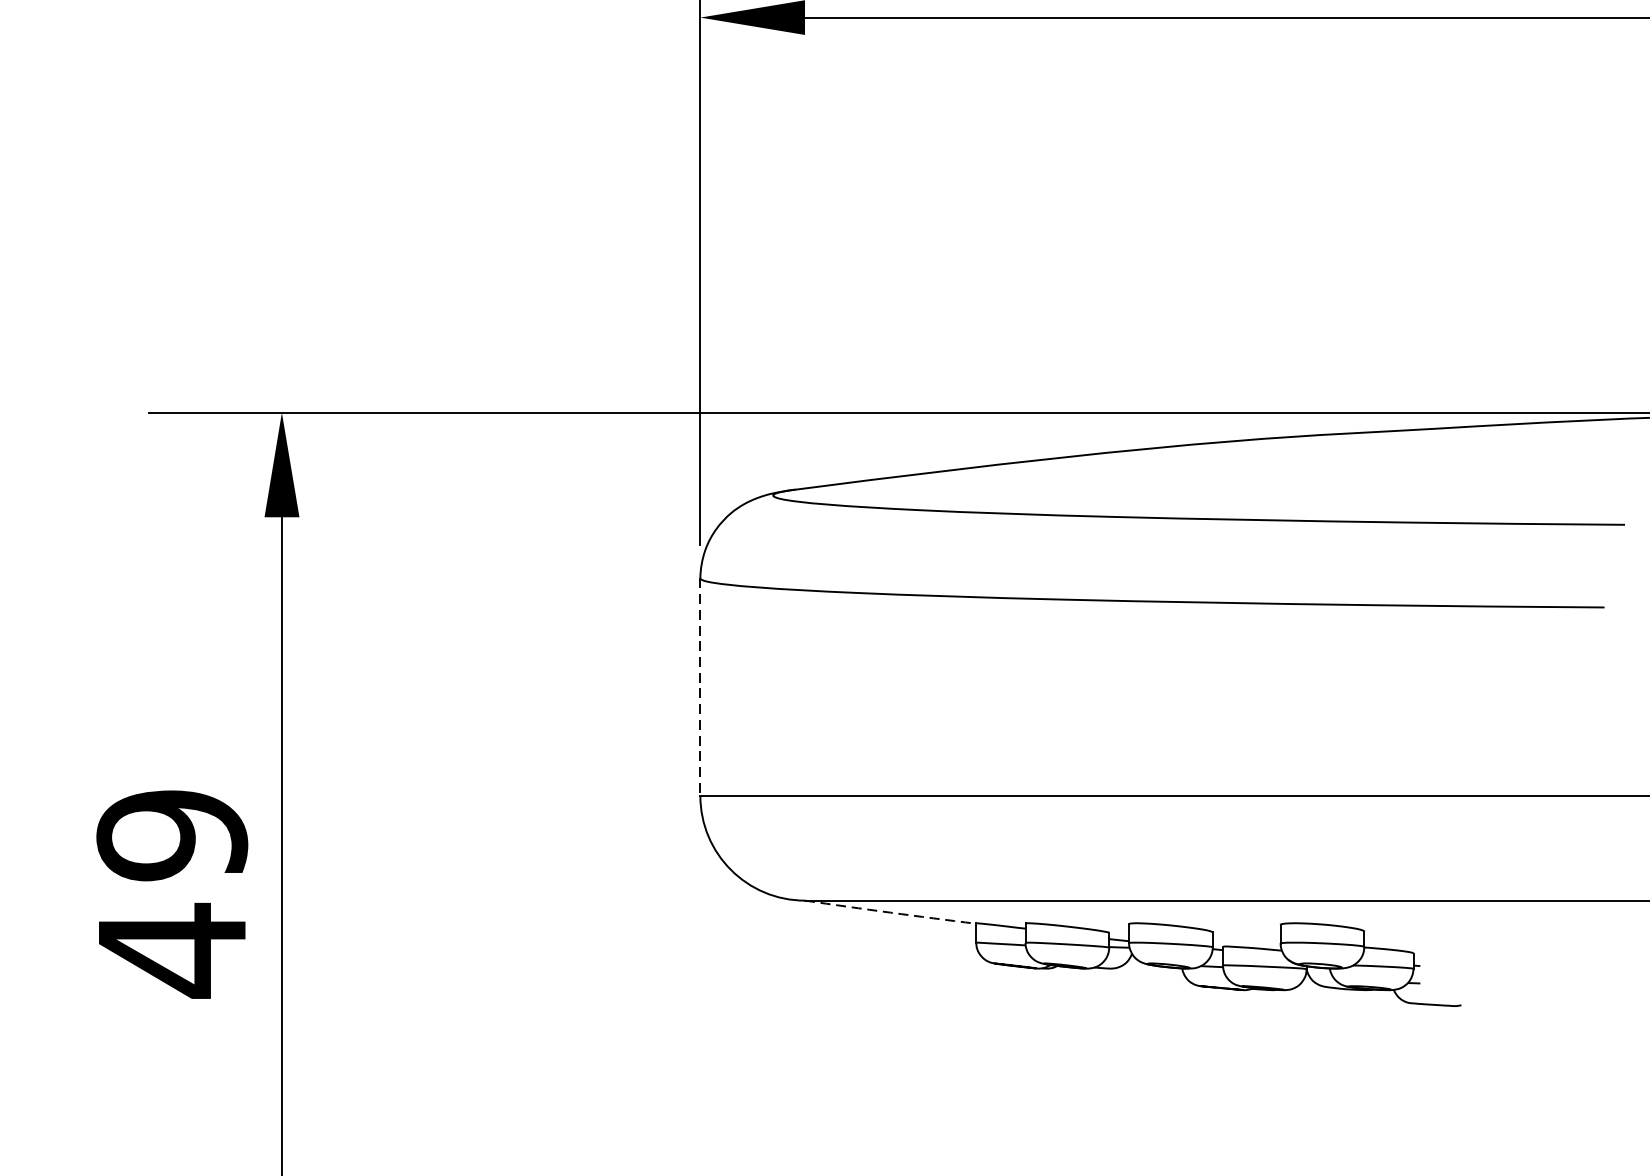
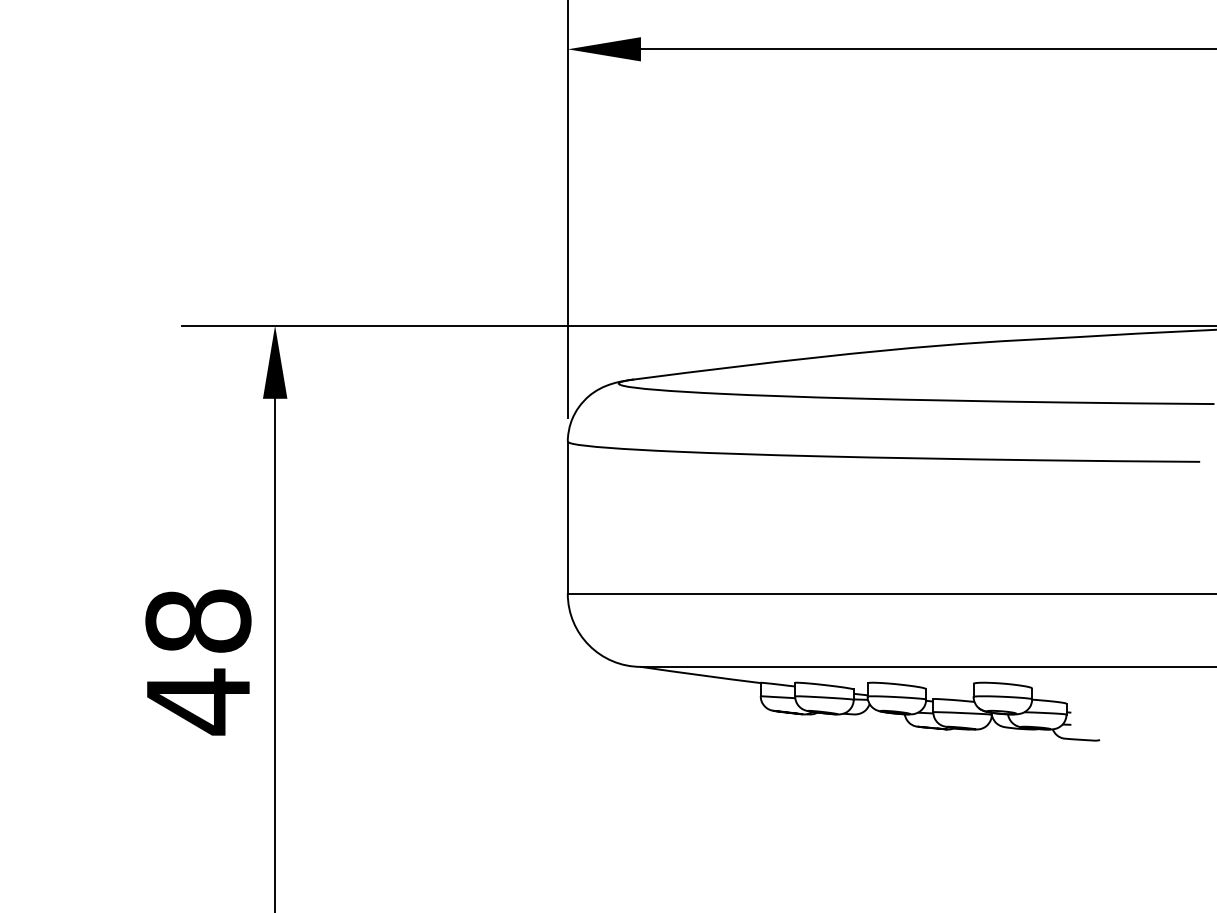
line: (699, 688) -> (567, 518), dashed -> solid
text: (172, 835) -> (198, 621), 49 -> 48
arc: (890, 912) -> (700, 675), dashed -> solid

